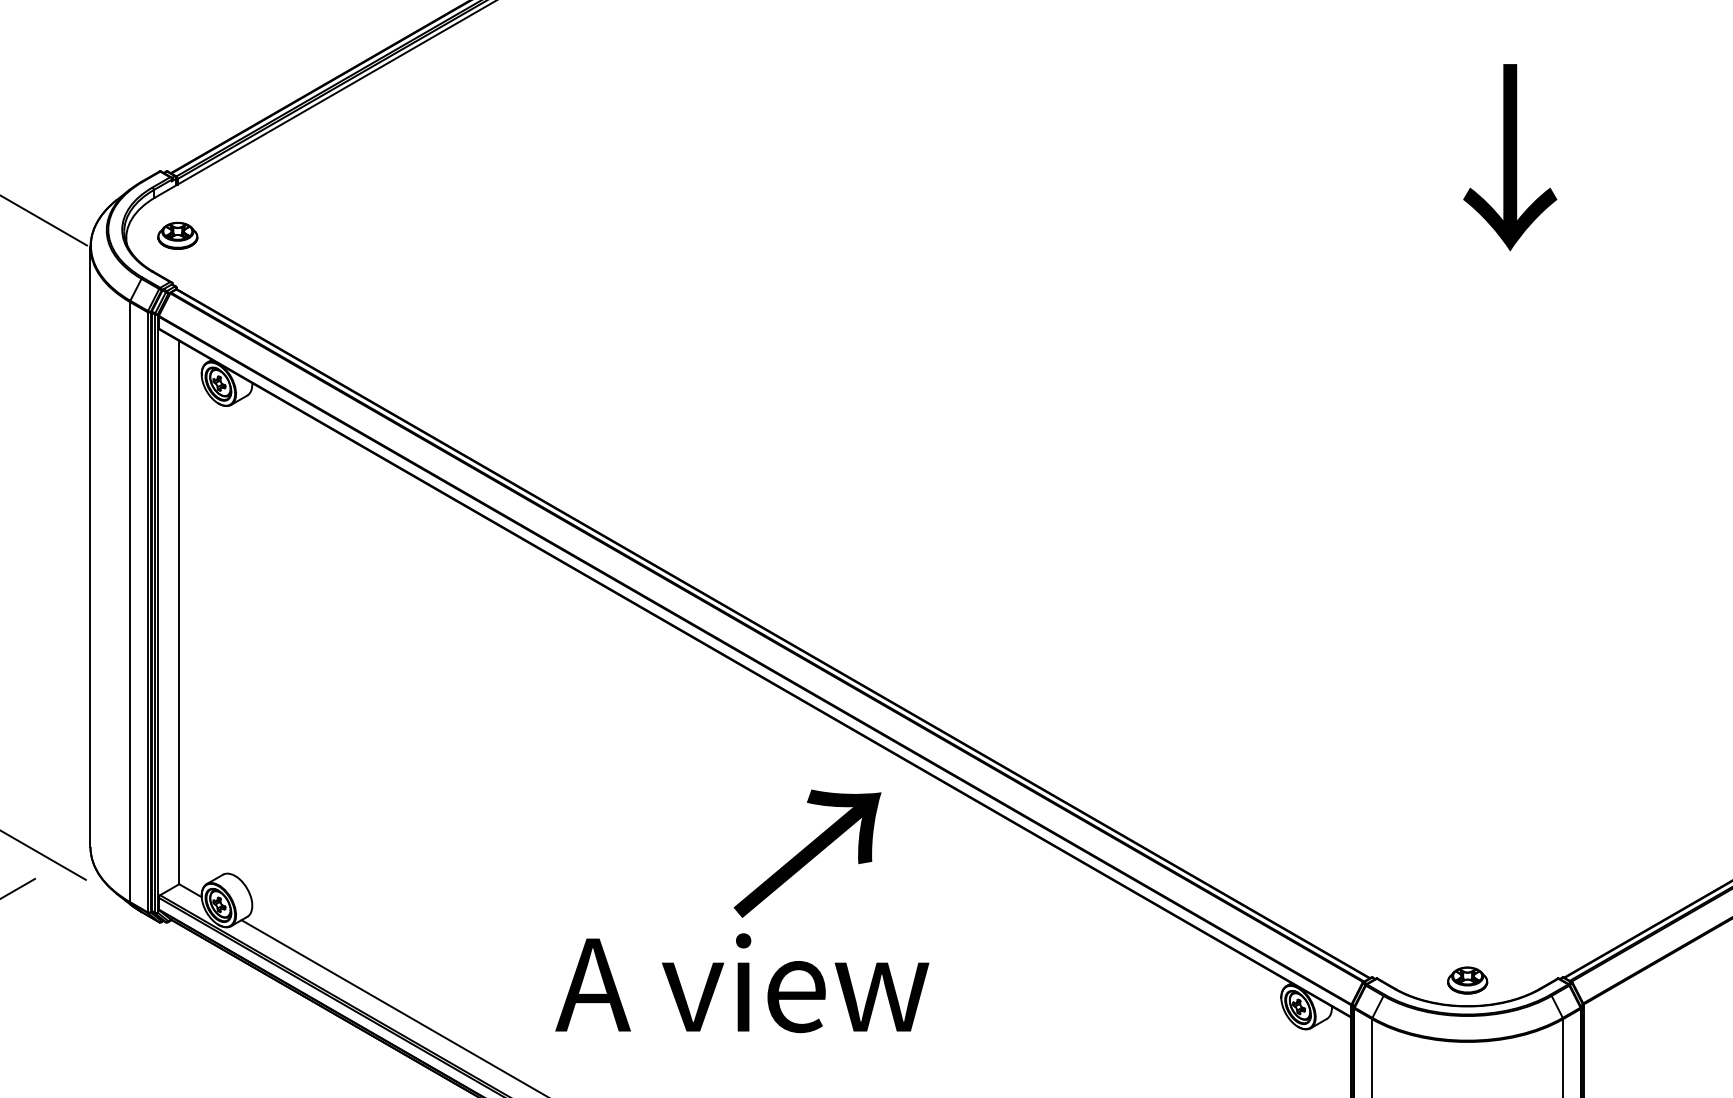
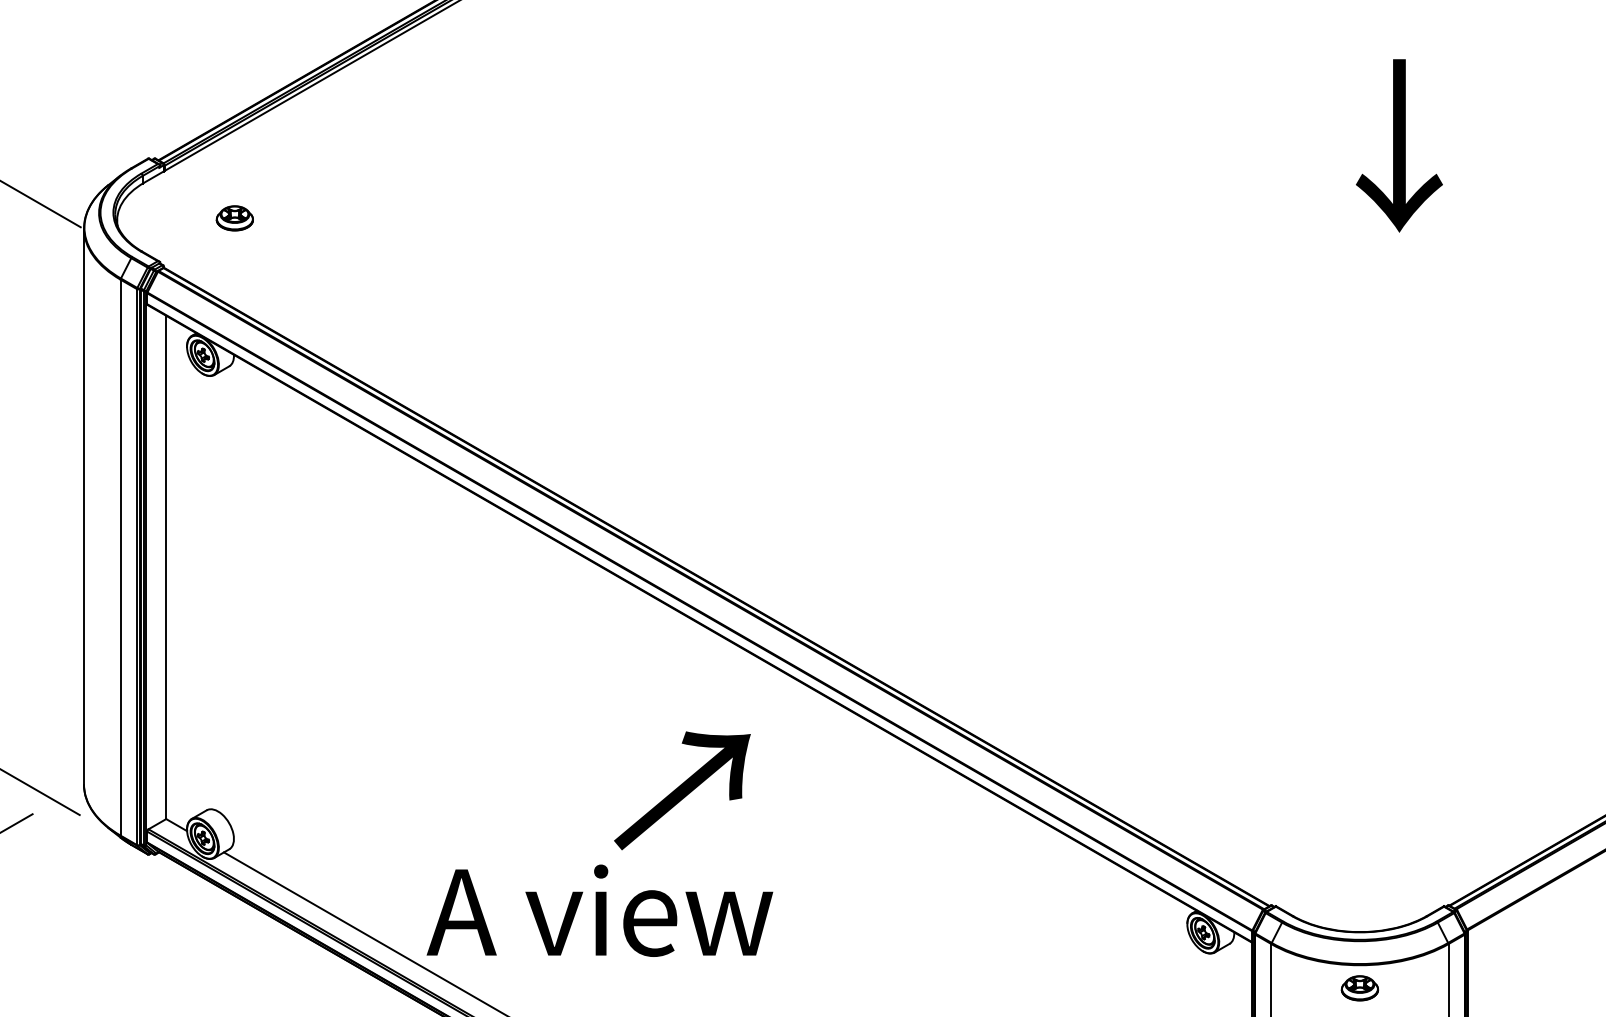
part: (177, 236) -> (234, 218), moved
text: (807, 853) -> (682, 790), moved
part: (1467, 980) -> (1359, 988), moved
text: (741, 982) -> (599, 910), moved

